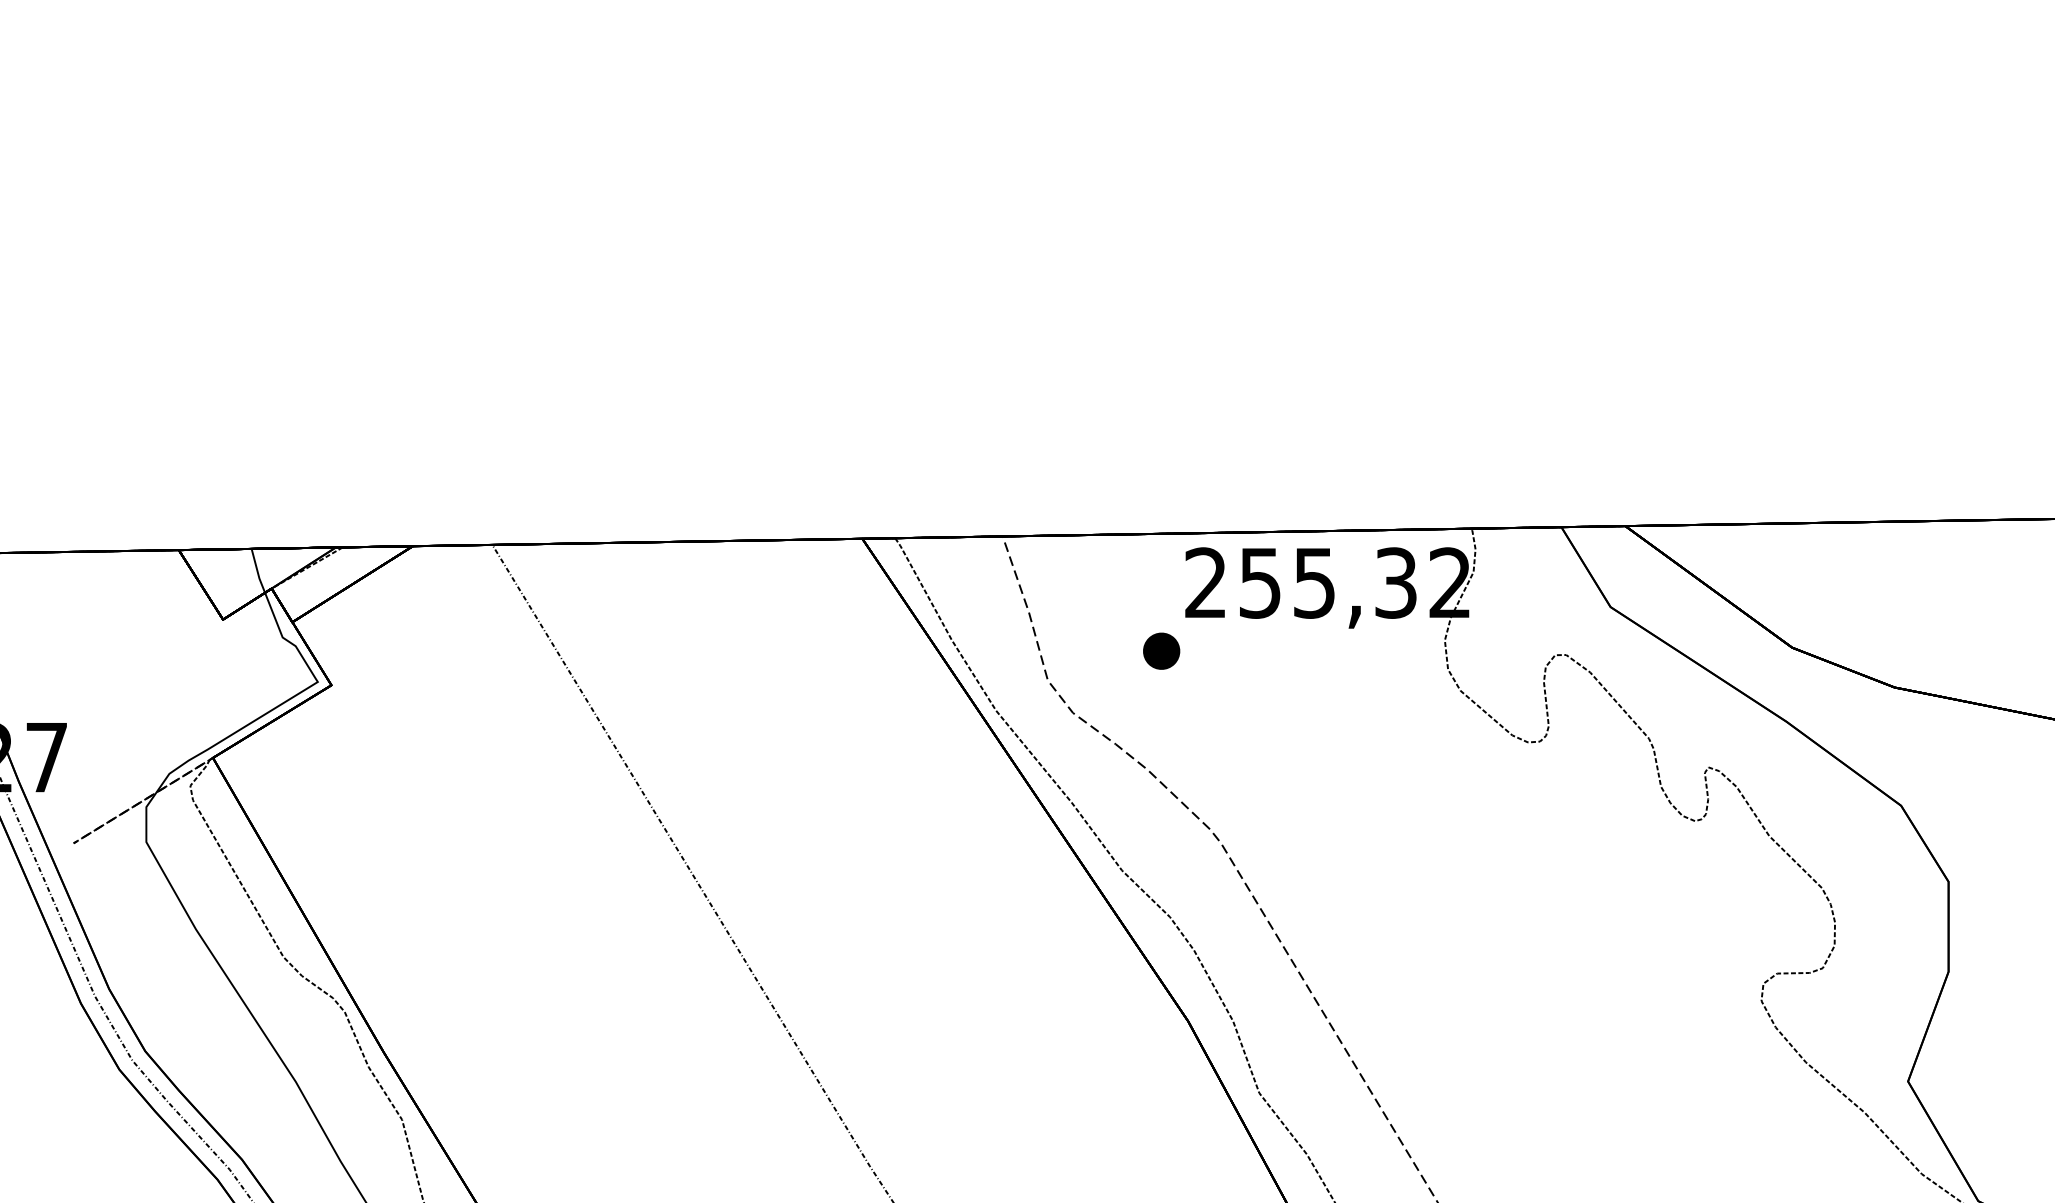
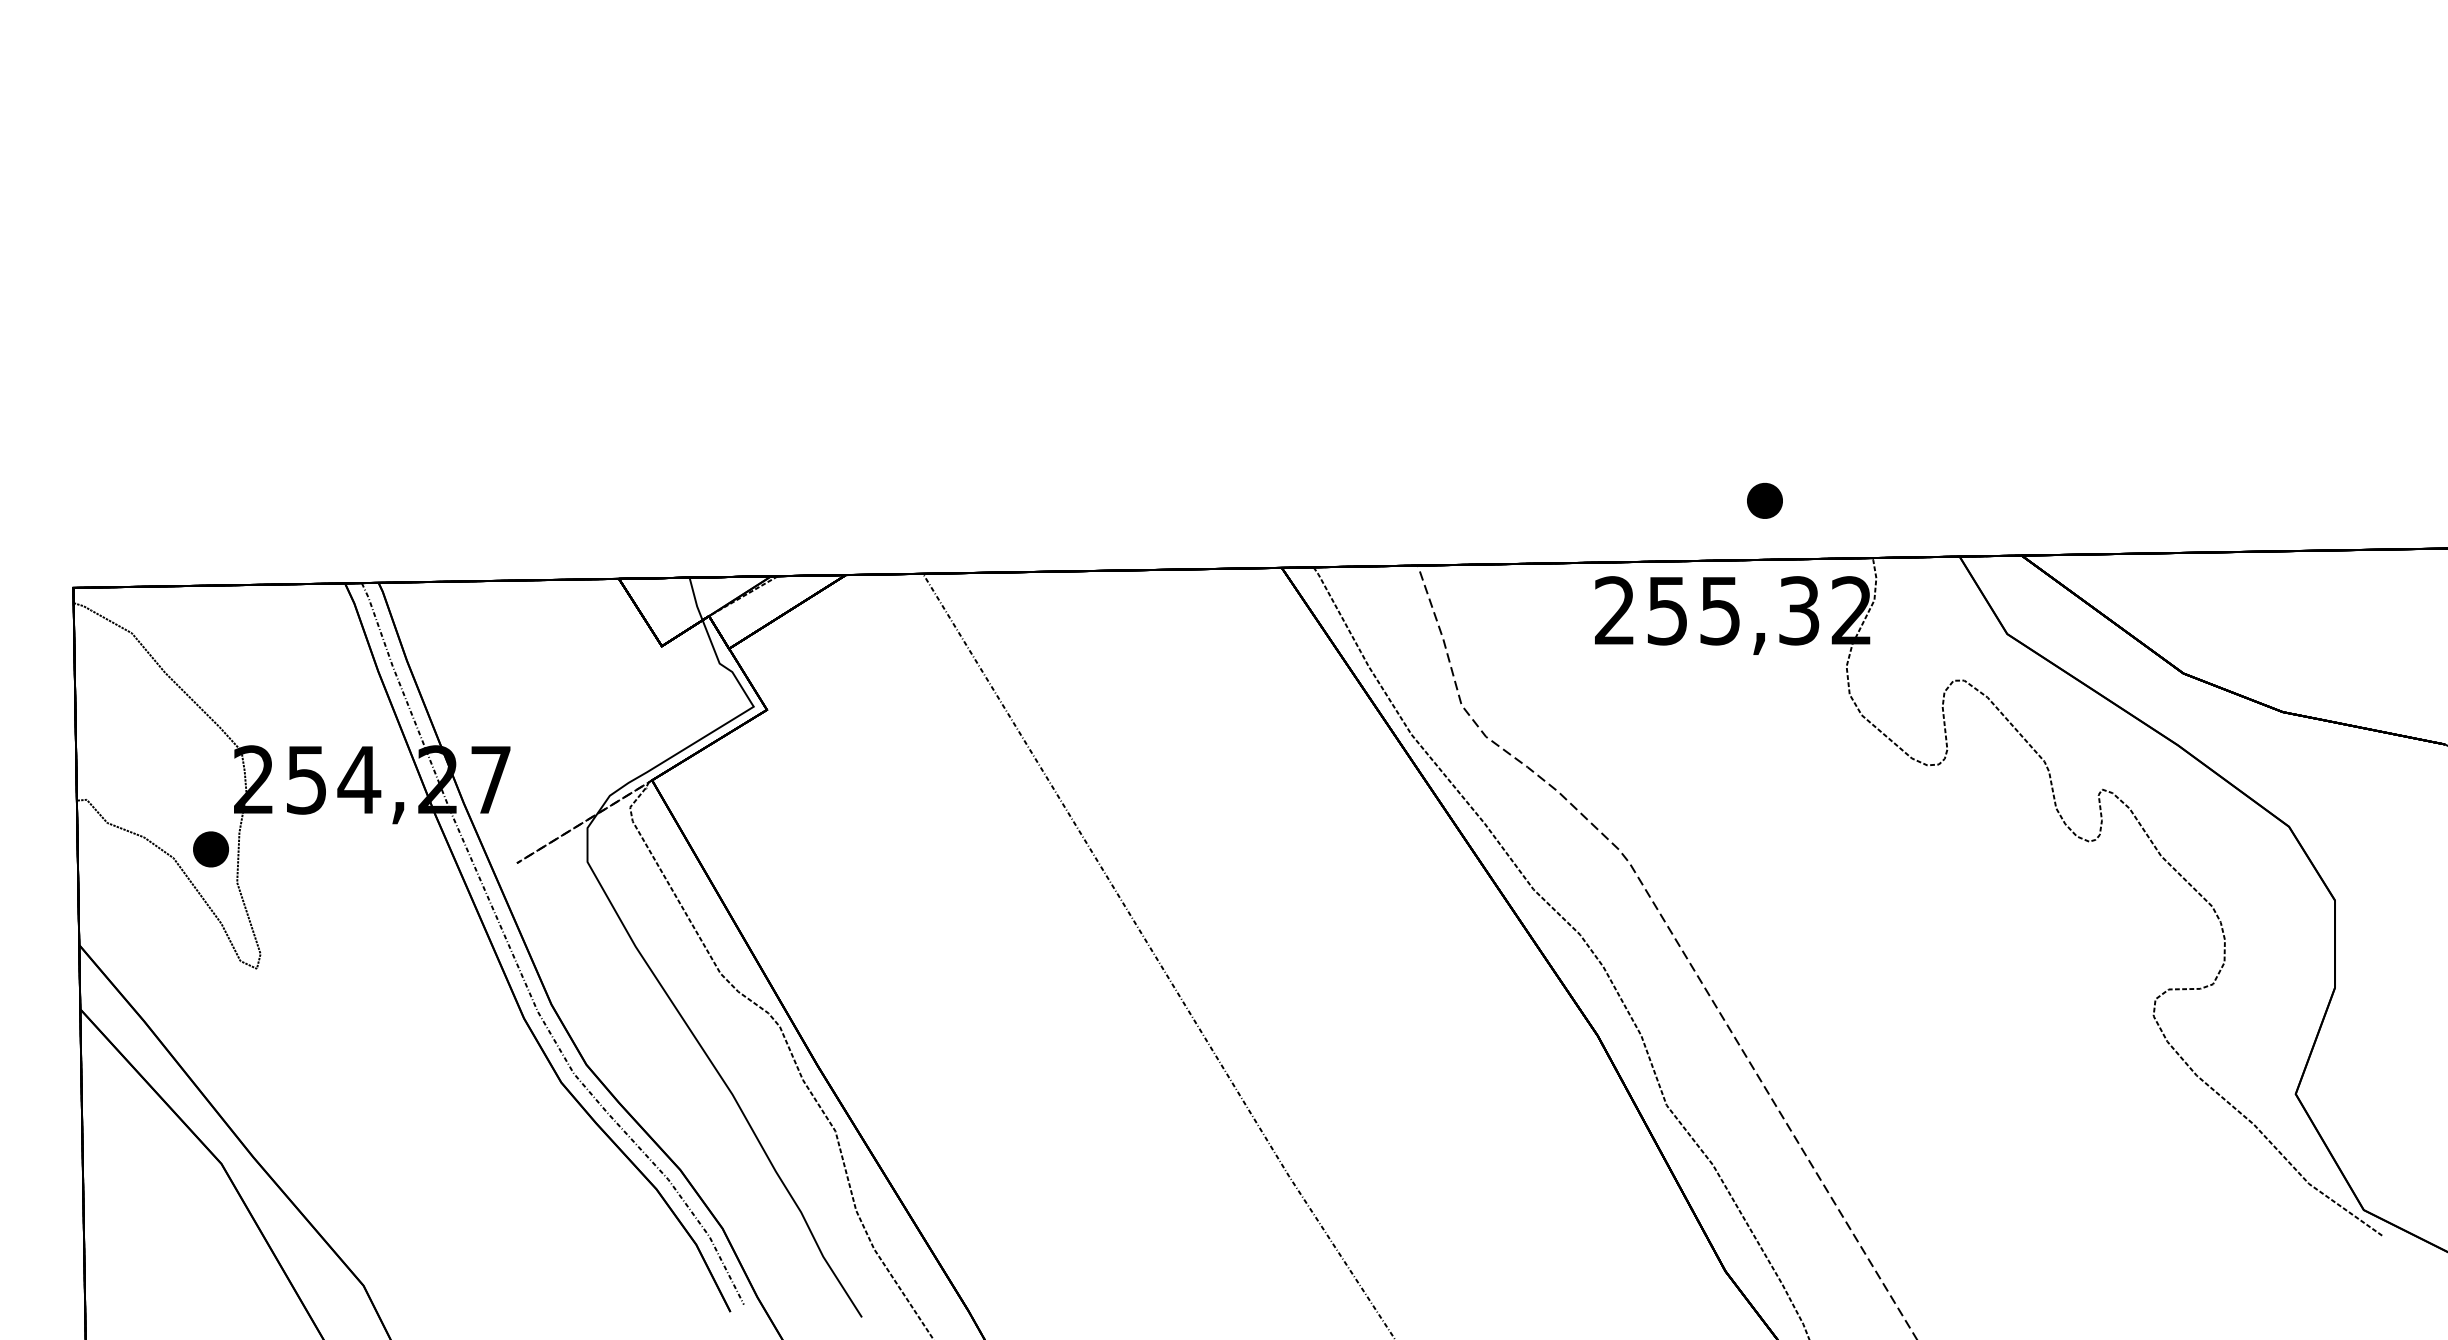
part: (1161, 650) -> (1764, 500), moved

